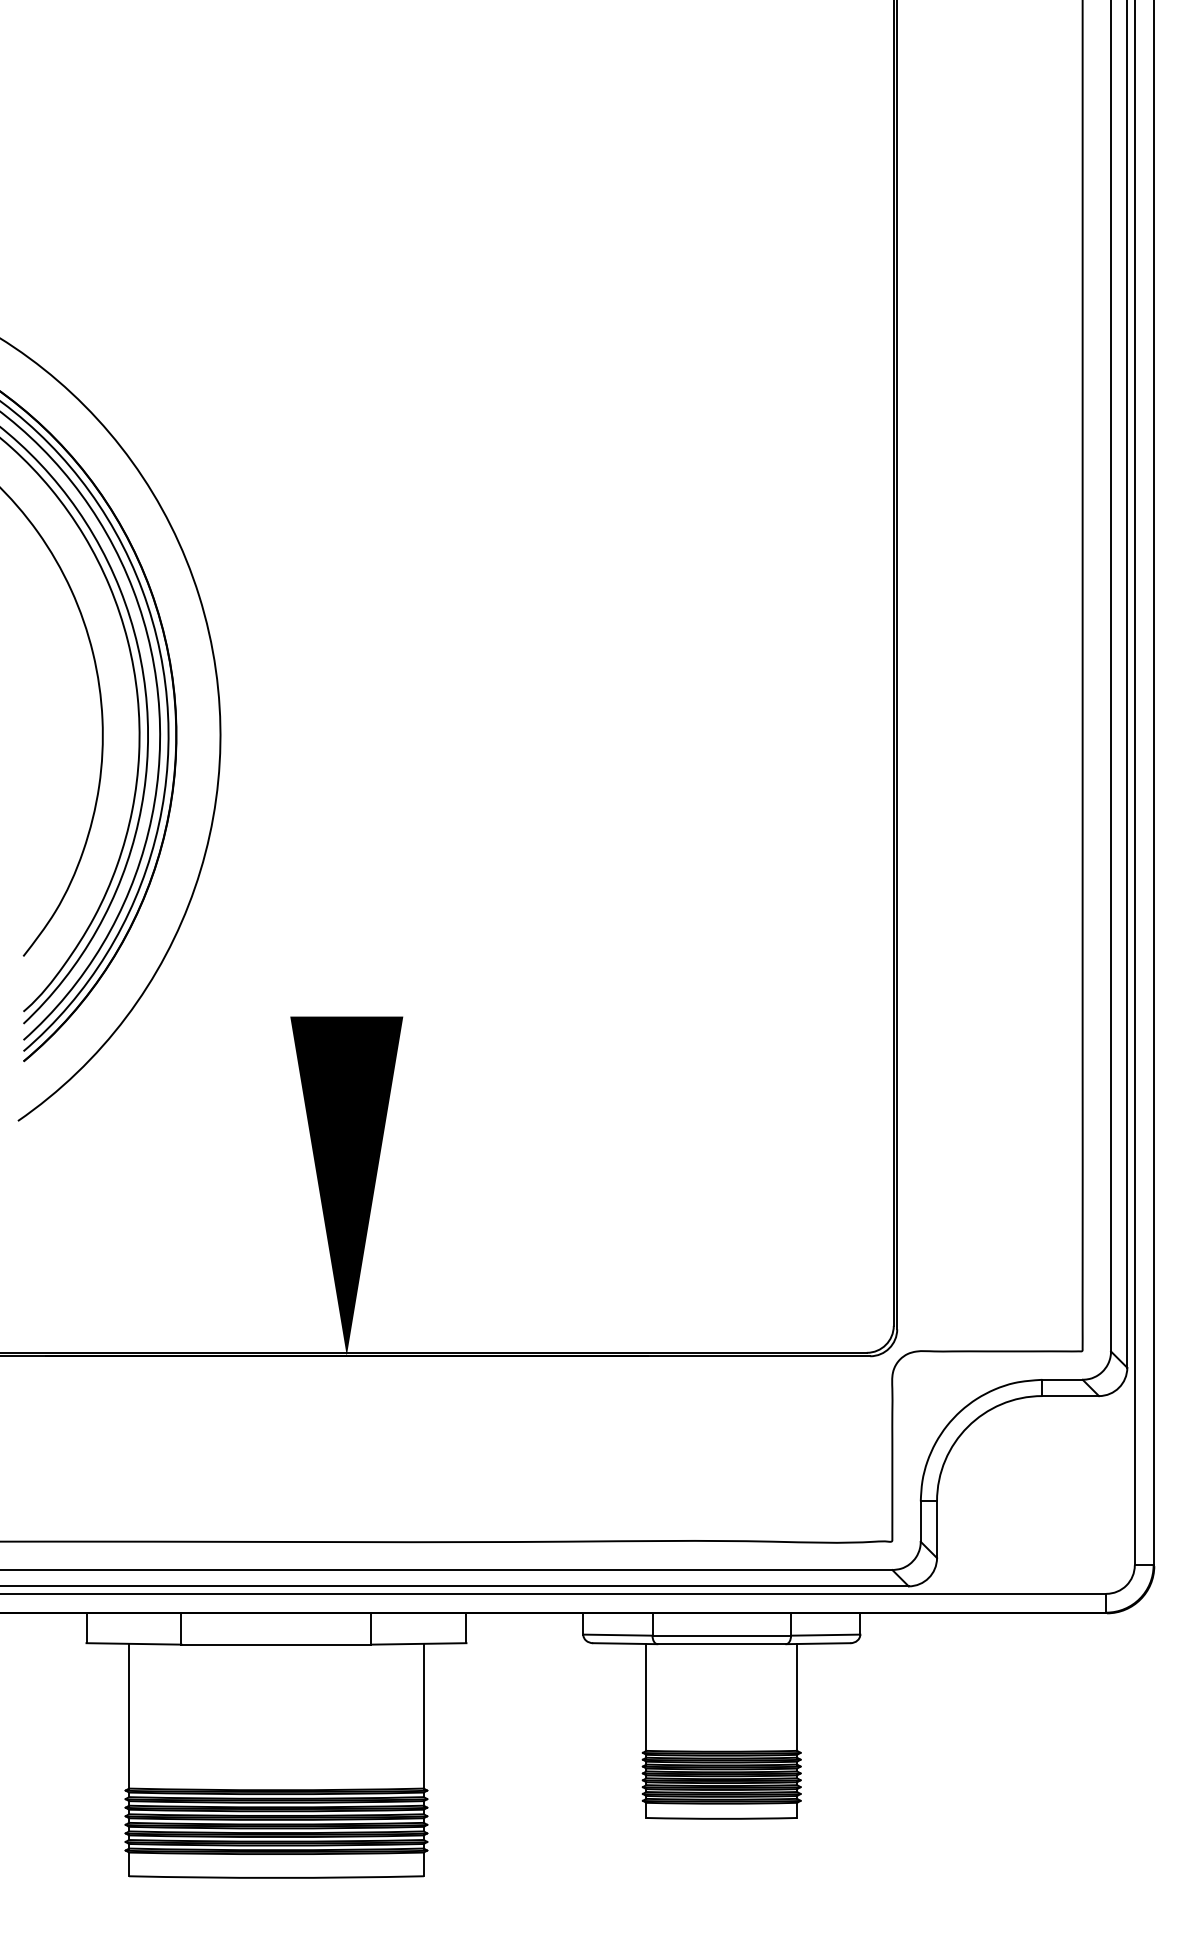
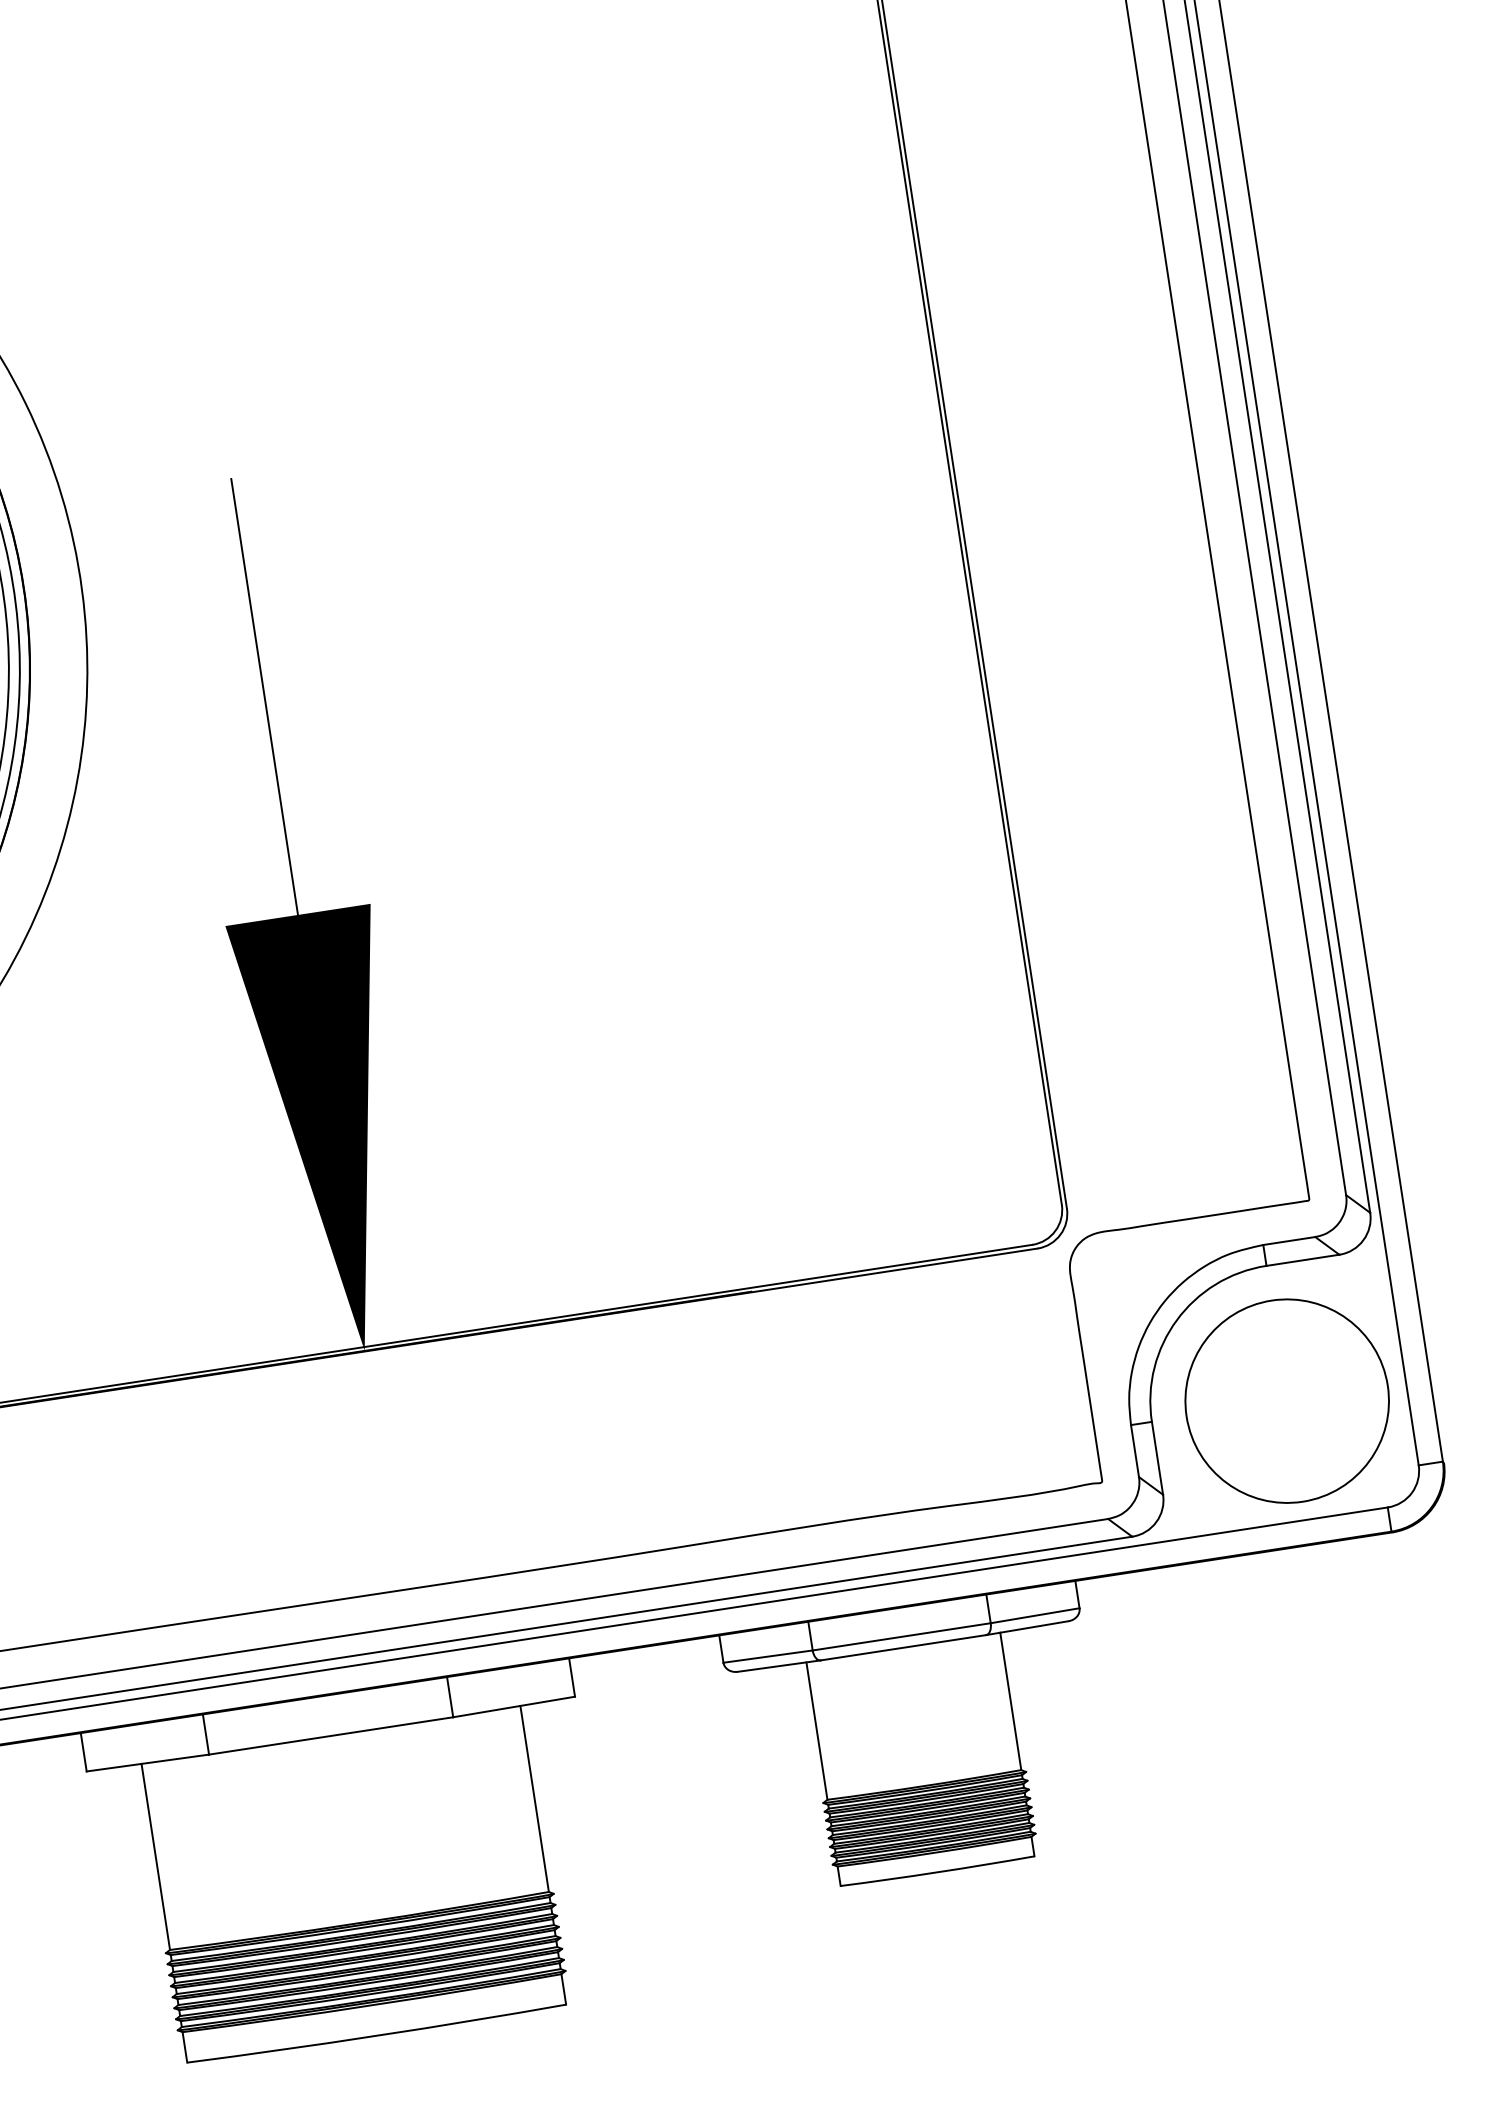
line: (346, 846) -> (264, 696), added
circle: (1042, 1501) -> (1287, 1401), added

